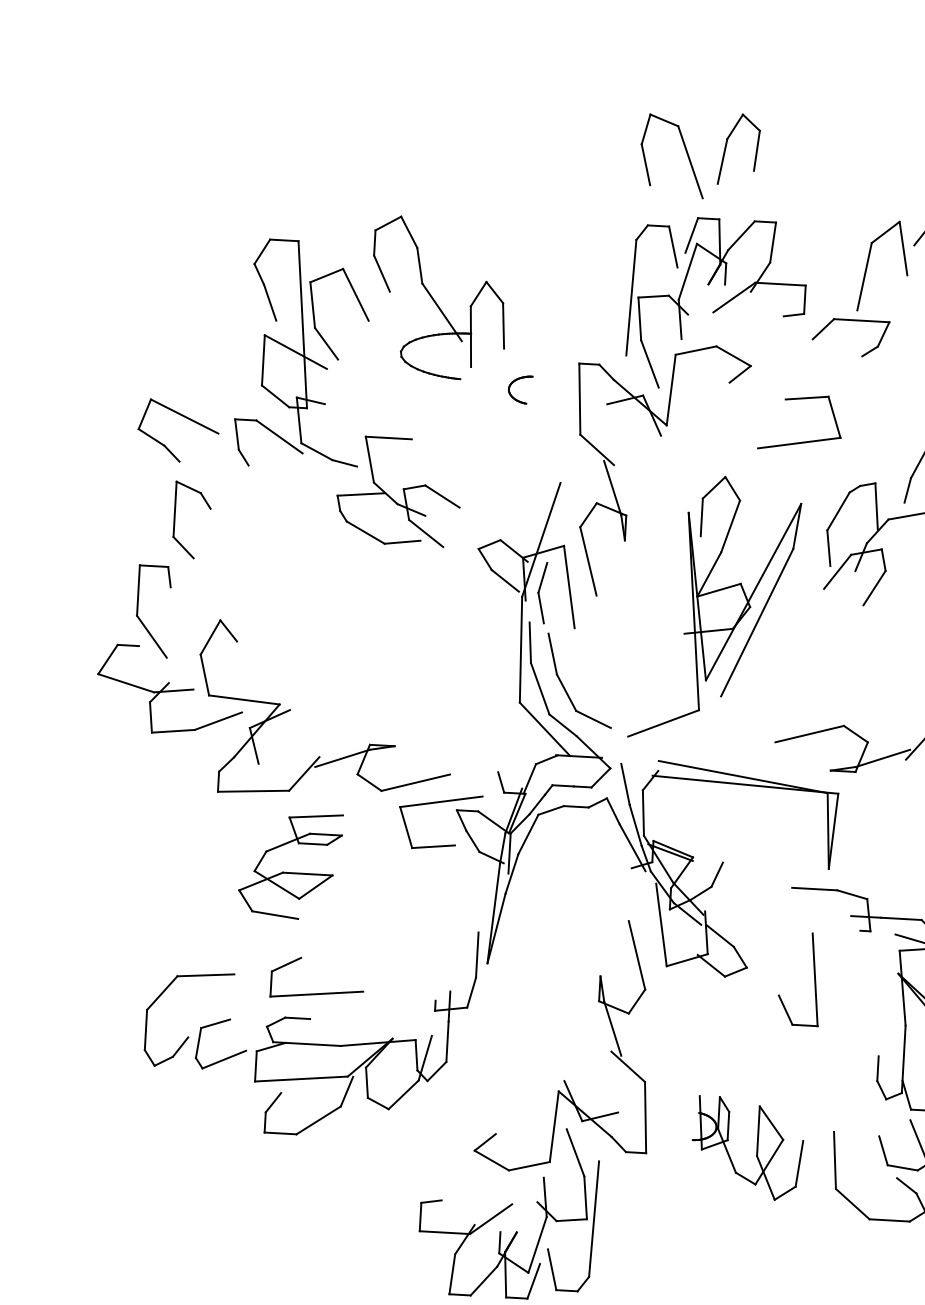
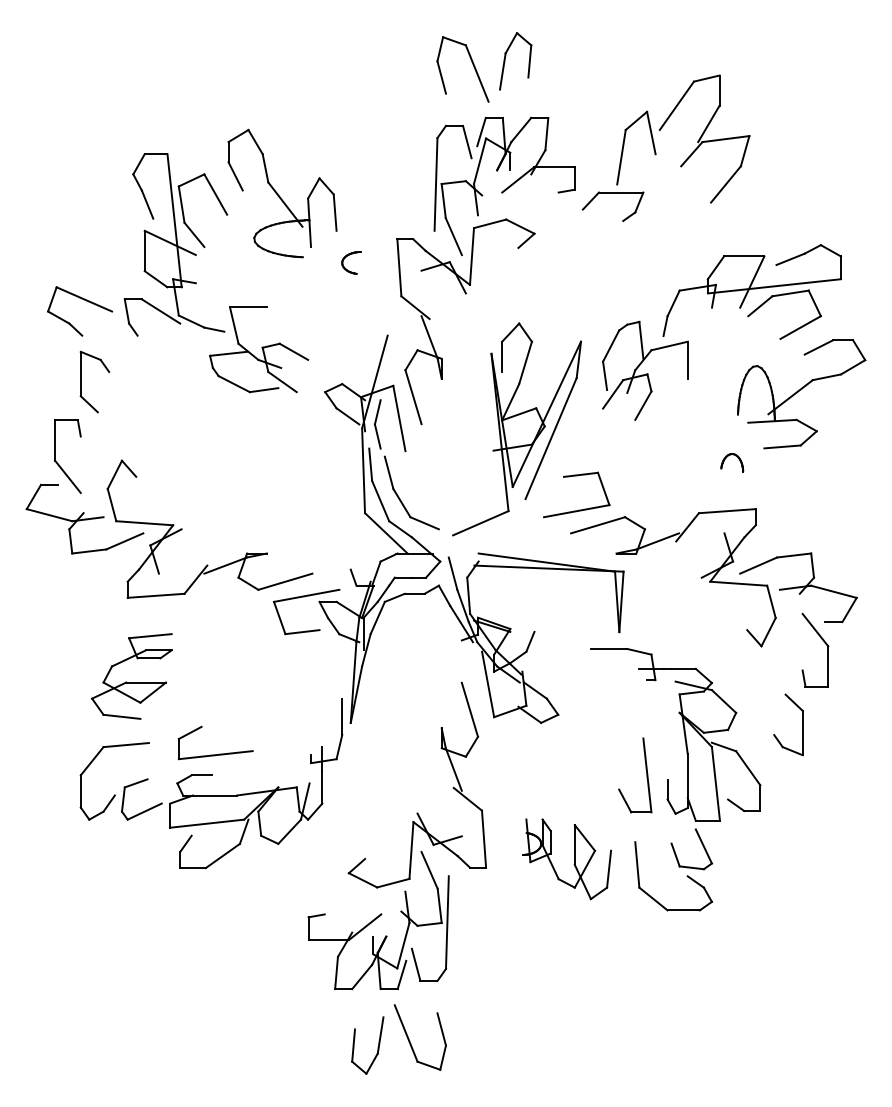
part: (801, 441) -> (578, 509), moved
part: (289, 865) -> (131, 676), moved
part: (814, 979) -> (646, 775), moved

